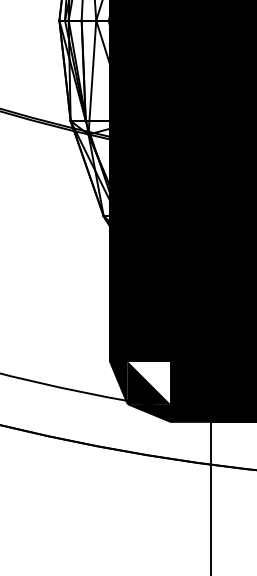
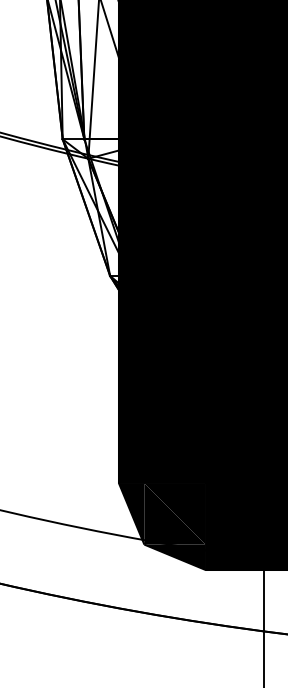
fill: (148, 382) -> (174, 513), added

